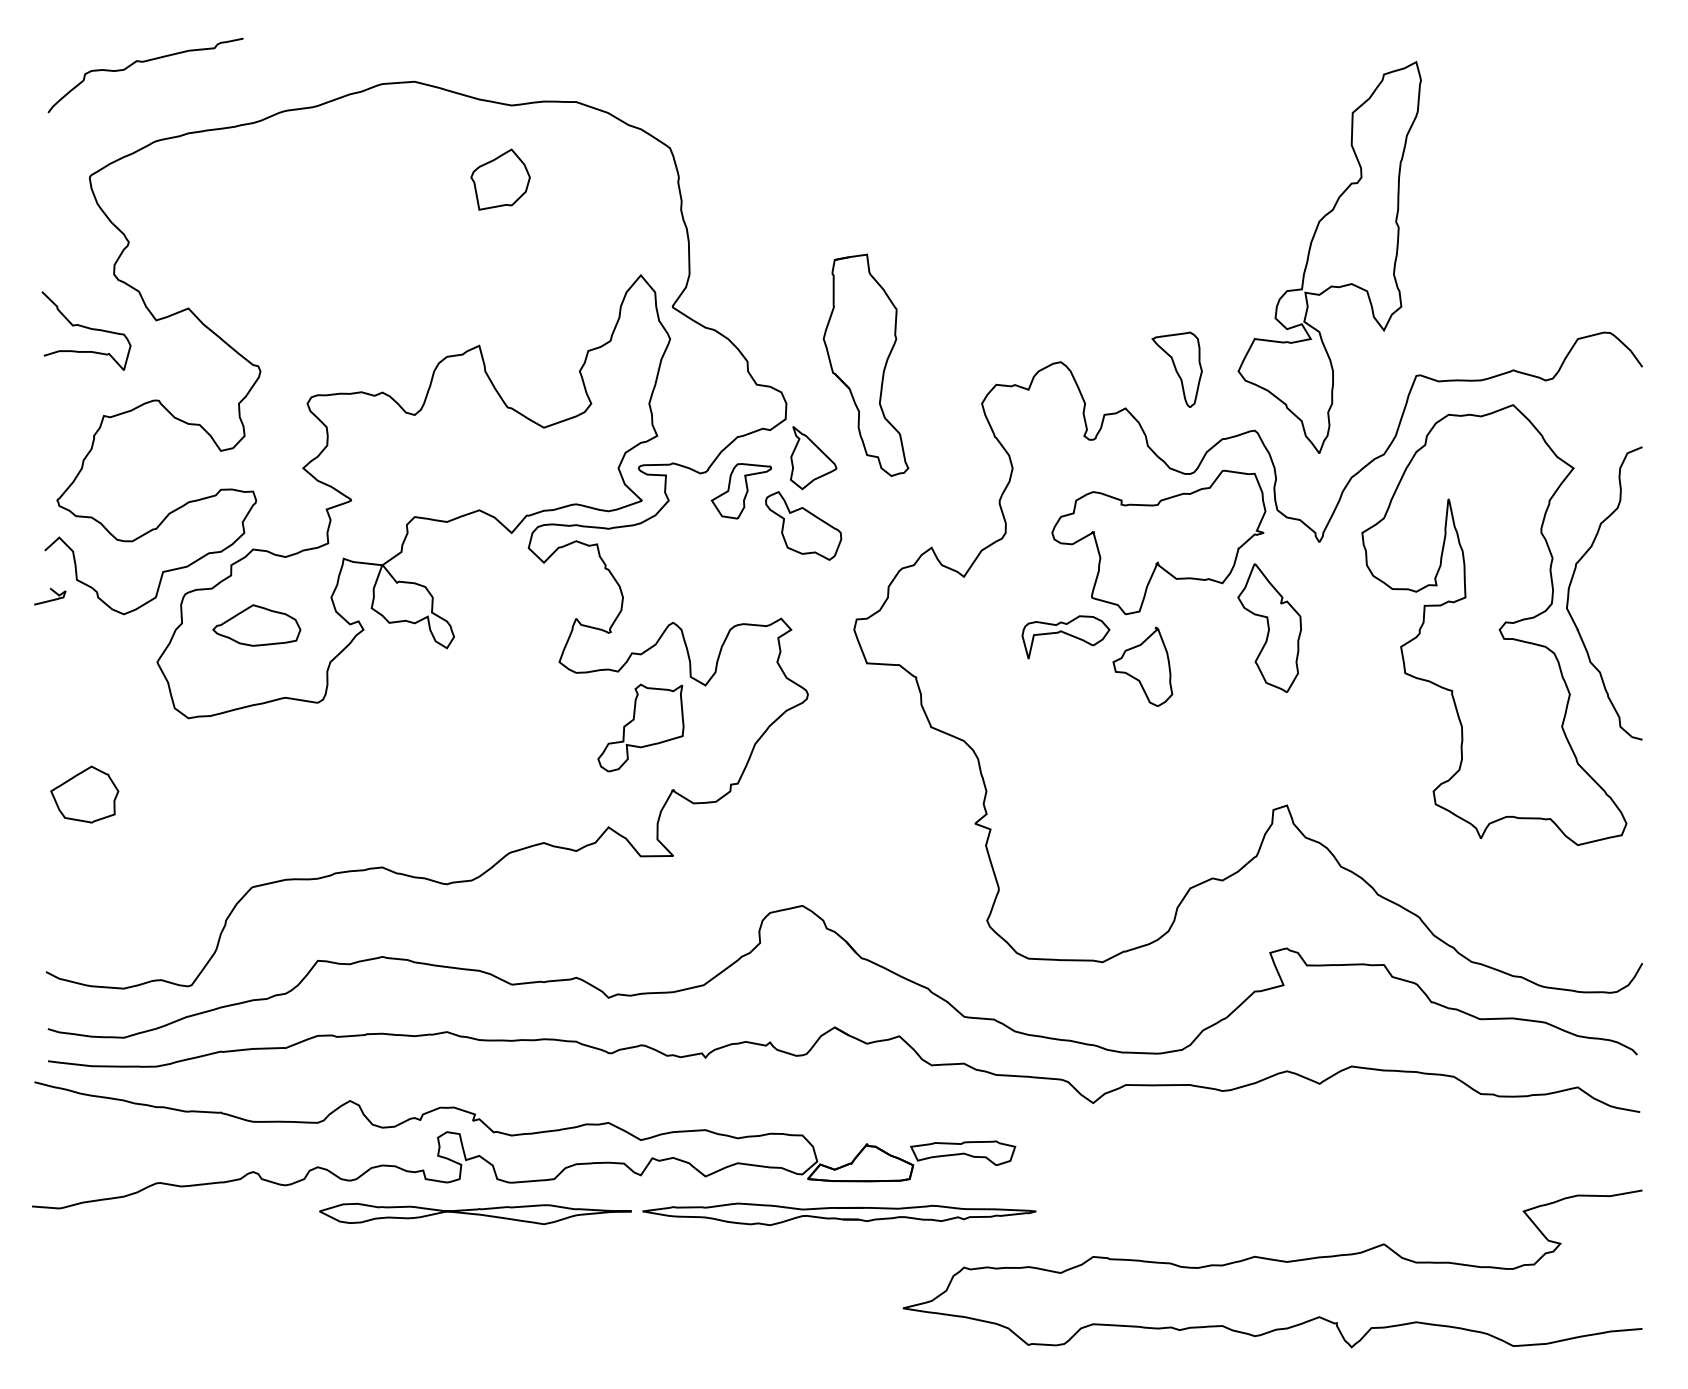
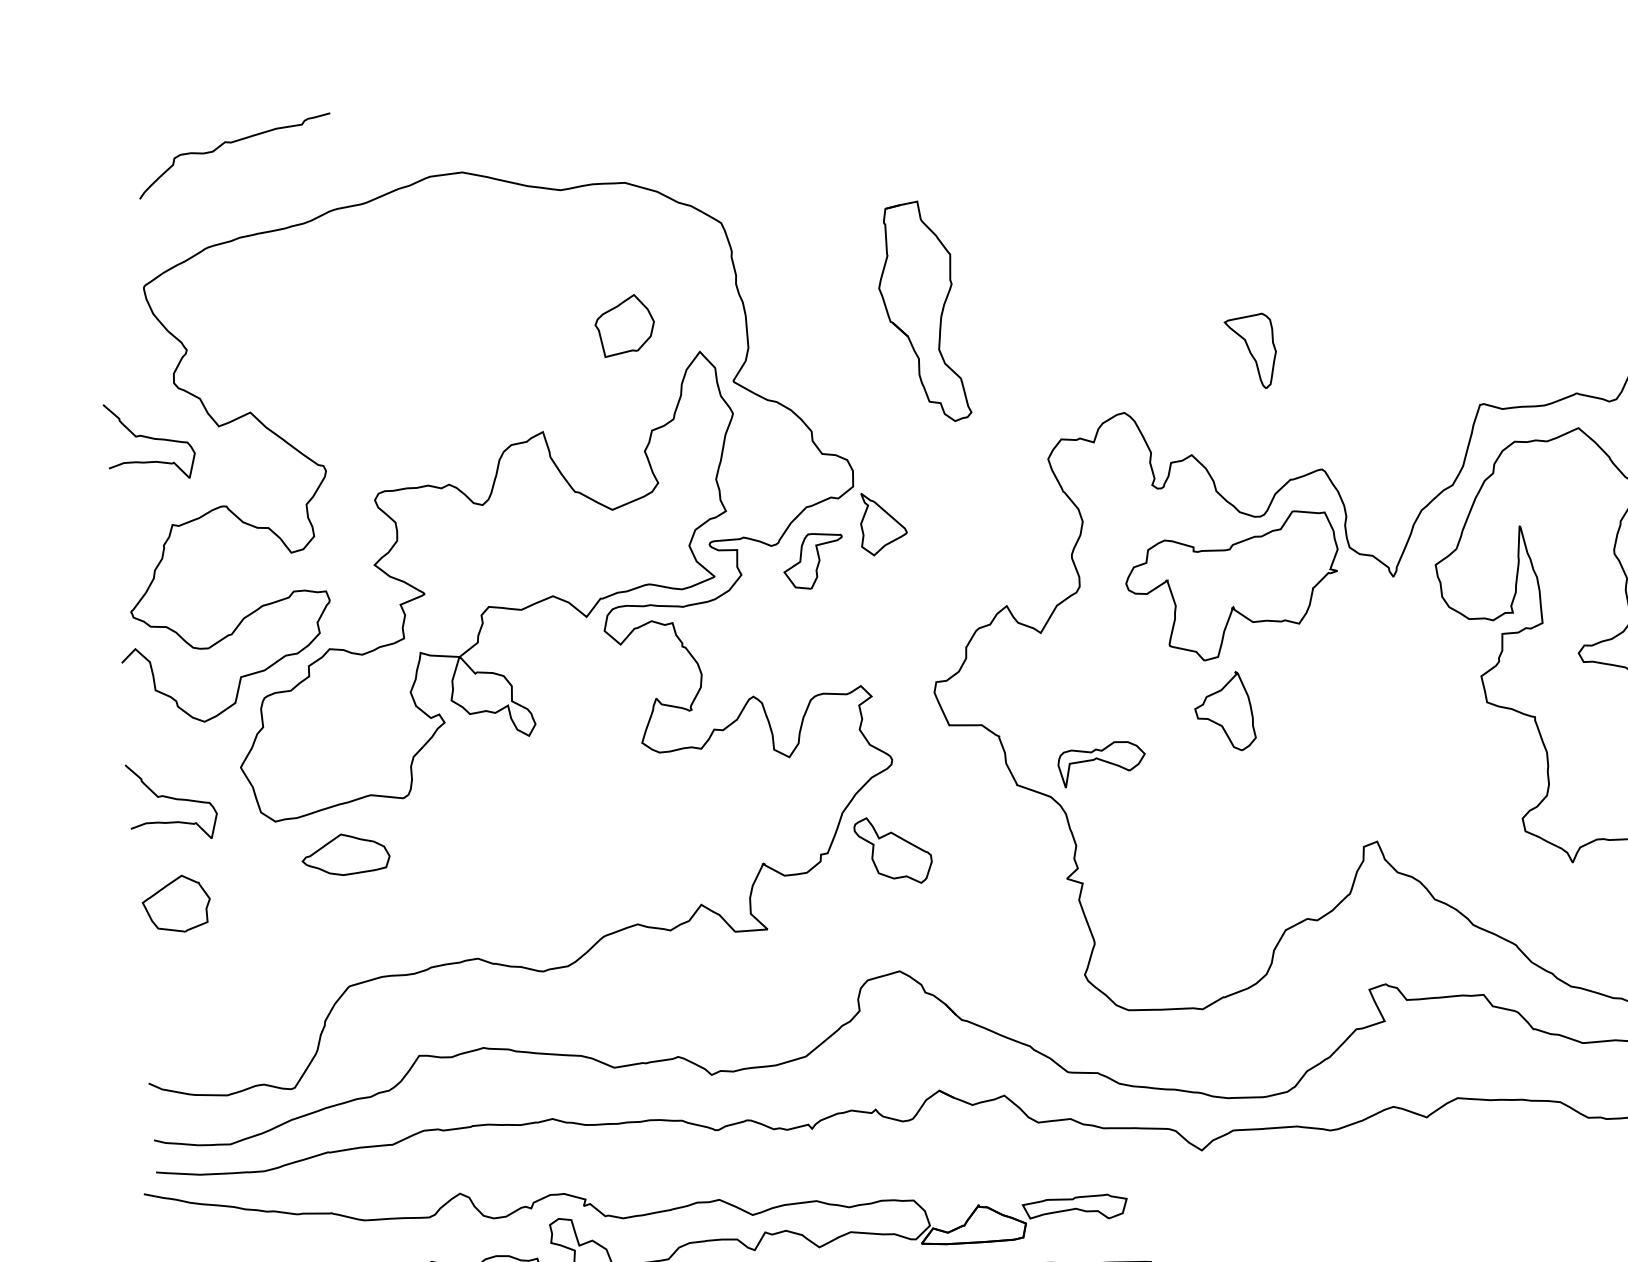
curve: (145, 62) -> (233, 143), moved
part: (500, 179) -> (624, 325), moved
part: (1329, 257) -> (1386, 292), removed
part: (865, 364) -> (922, 311), moved
part: (1176, 369) -> (1250, 351), moved
part: (803, 525) -> (893, 850), moved
curve: (50, 599) -> (130, 711), removed
part: (256, 625) -> (345, 854), moved
part: (1269, 627) -> (1348, 664), removed
part: (1065, 637) -> (1101, 764), moved
curve: (86, 689) -> (171, 799), added
part: (640, 727) -> (727, 803), removed

